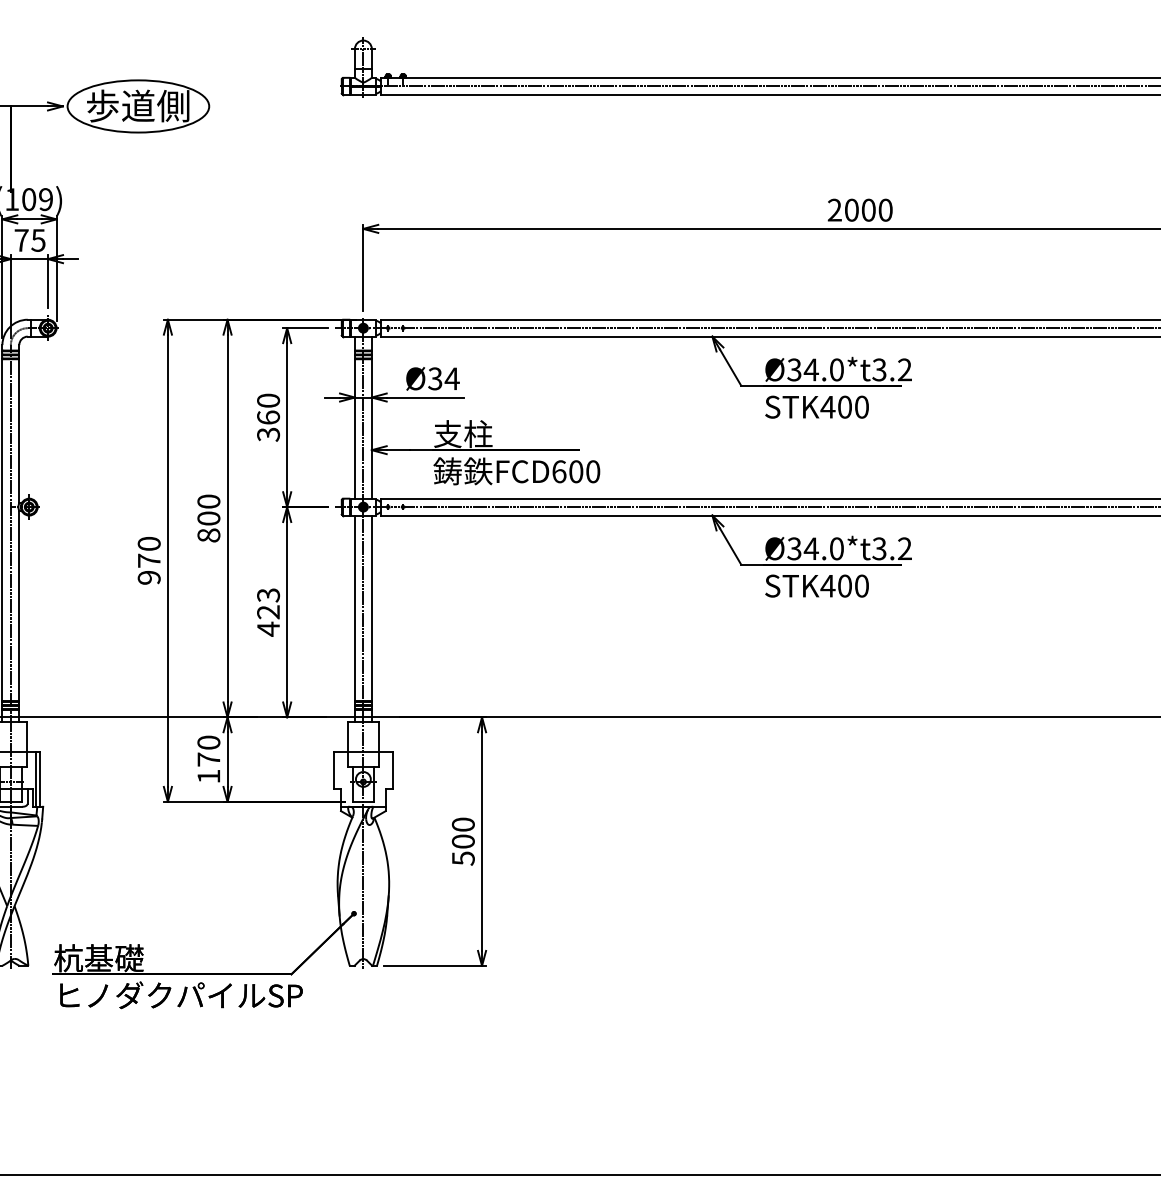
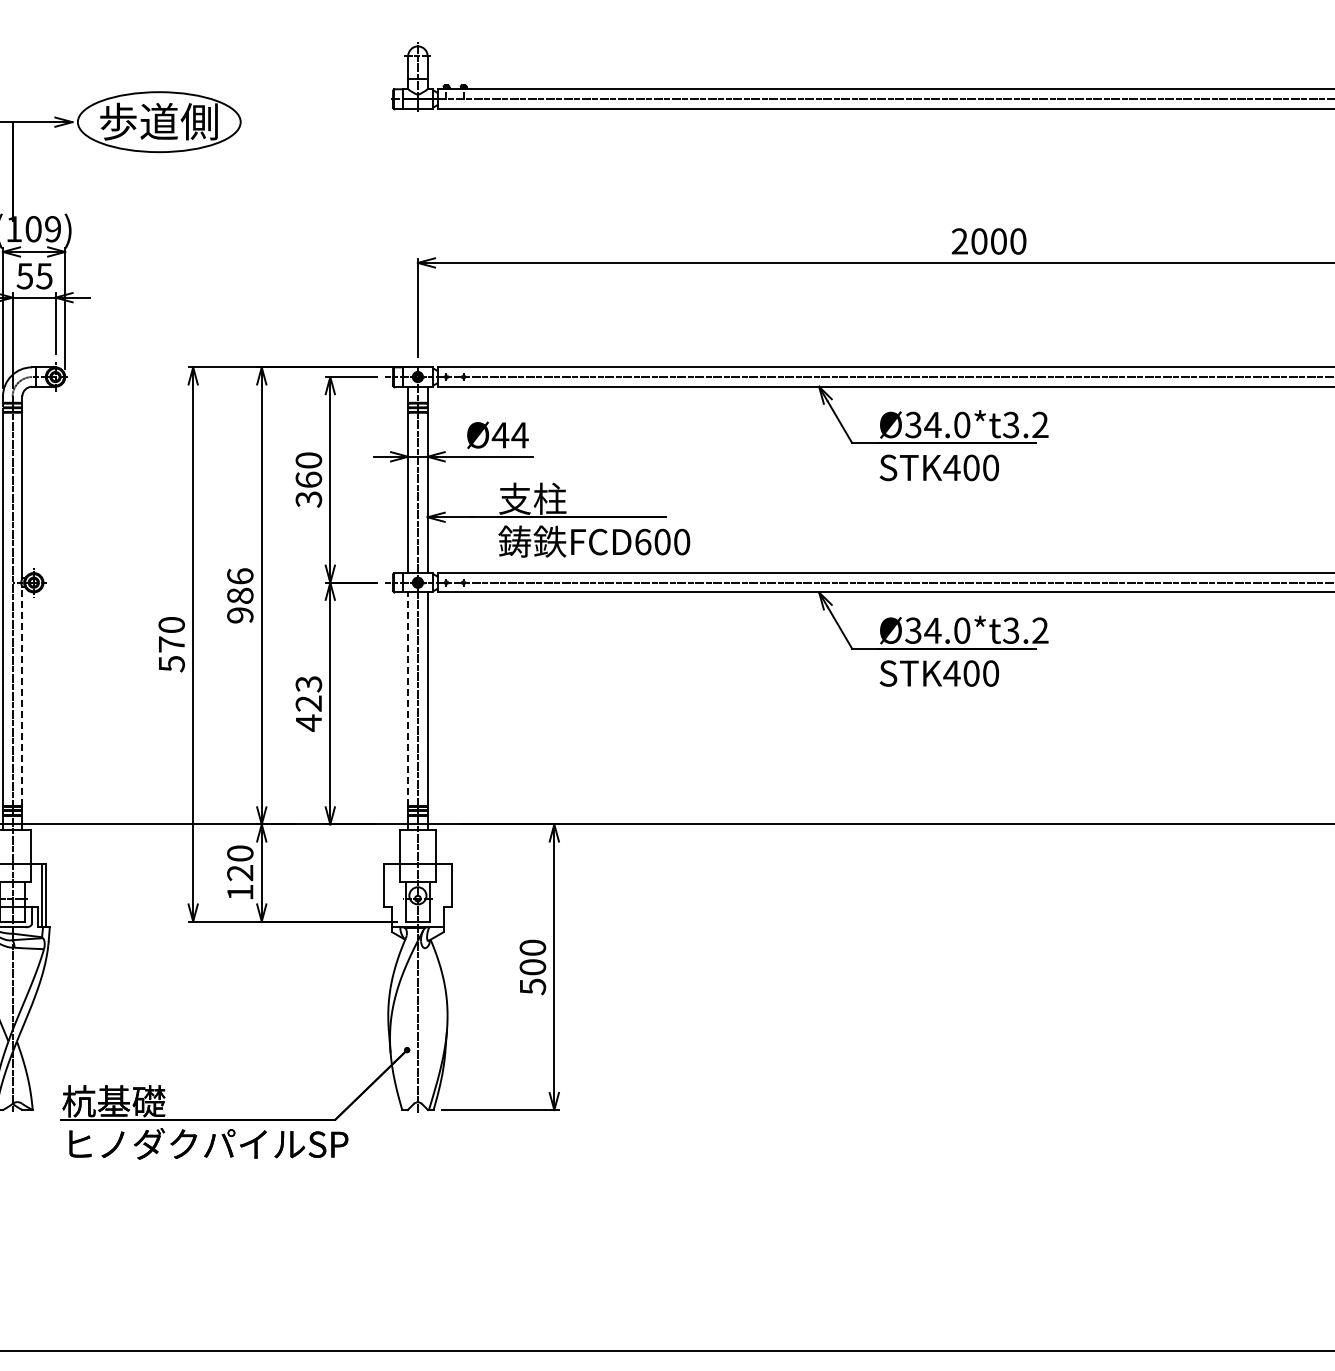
text: (21, 240) -> (24, 276), 75 -> 55
text: (435, 379) -> (500, 435), Ø34 -> Ø44
text: (209, 518) -> (240, 595), 800 -> 986
text: (149, 578) -> (171, 664), 970 -> 570
line: (19, 605) -> (22, 695), solid -> dashed
line: (355, 608) -> (408, 699), solid -> dashed
text: (209, 760) -> (240, 873), 170 -> 120

